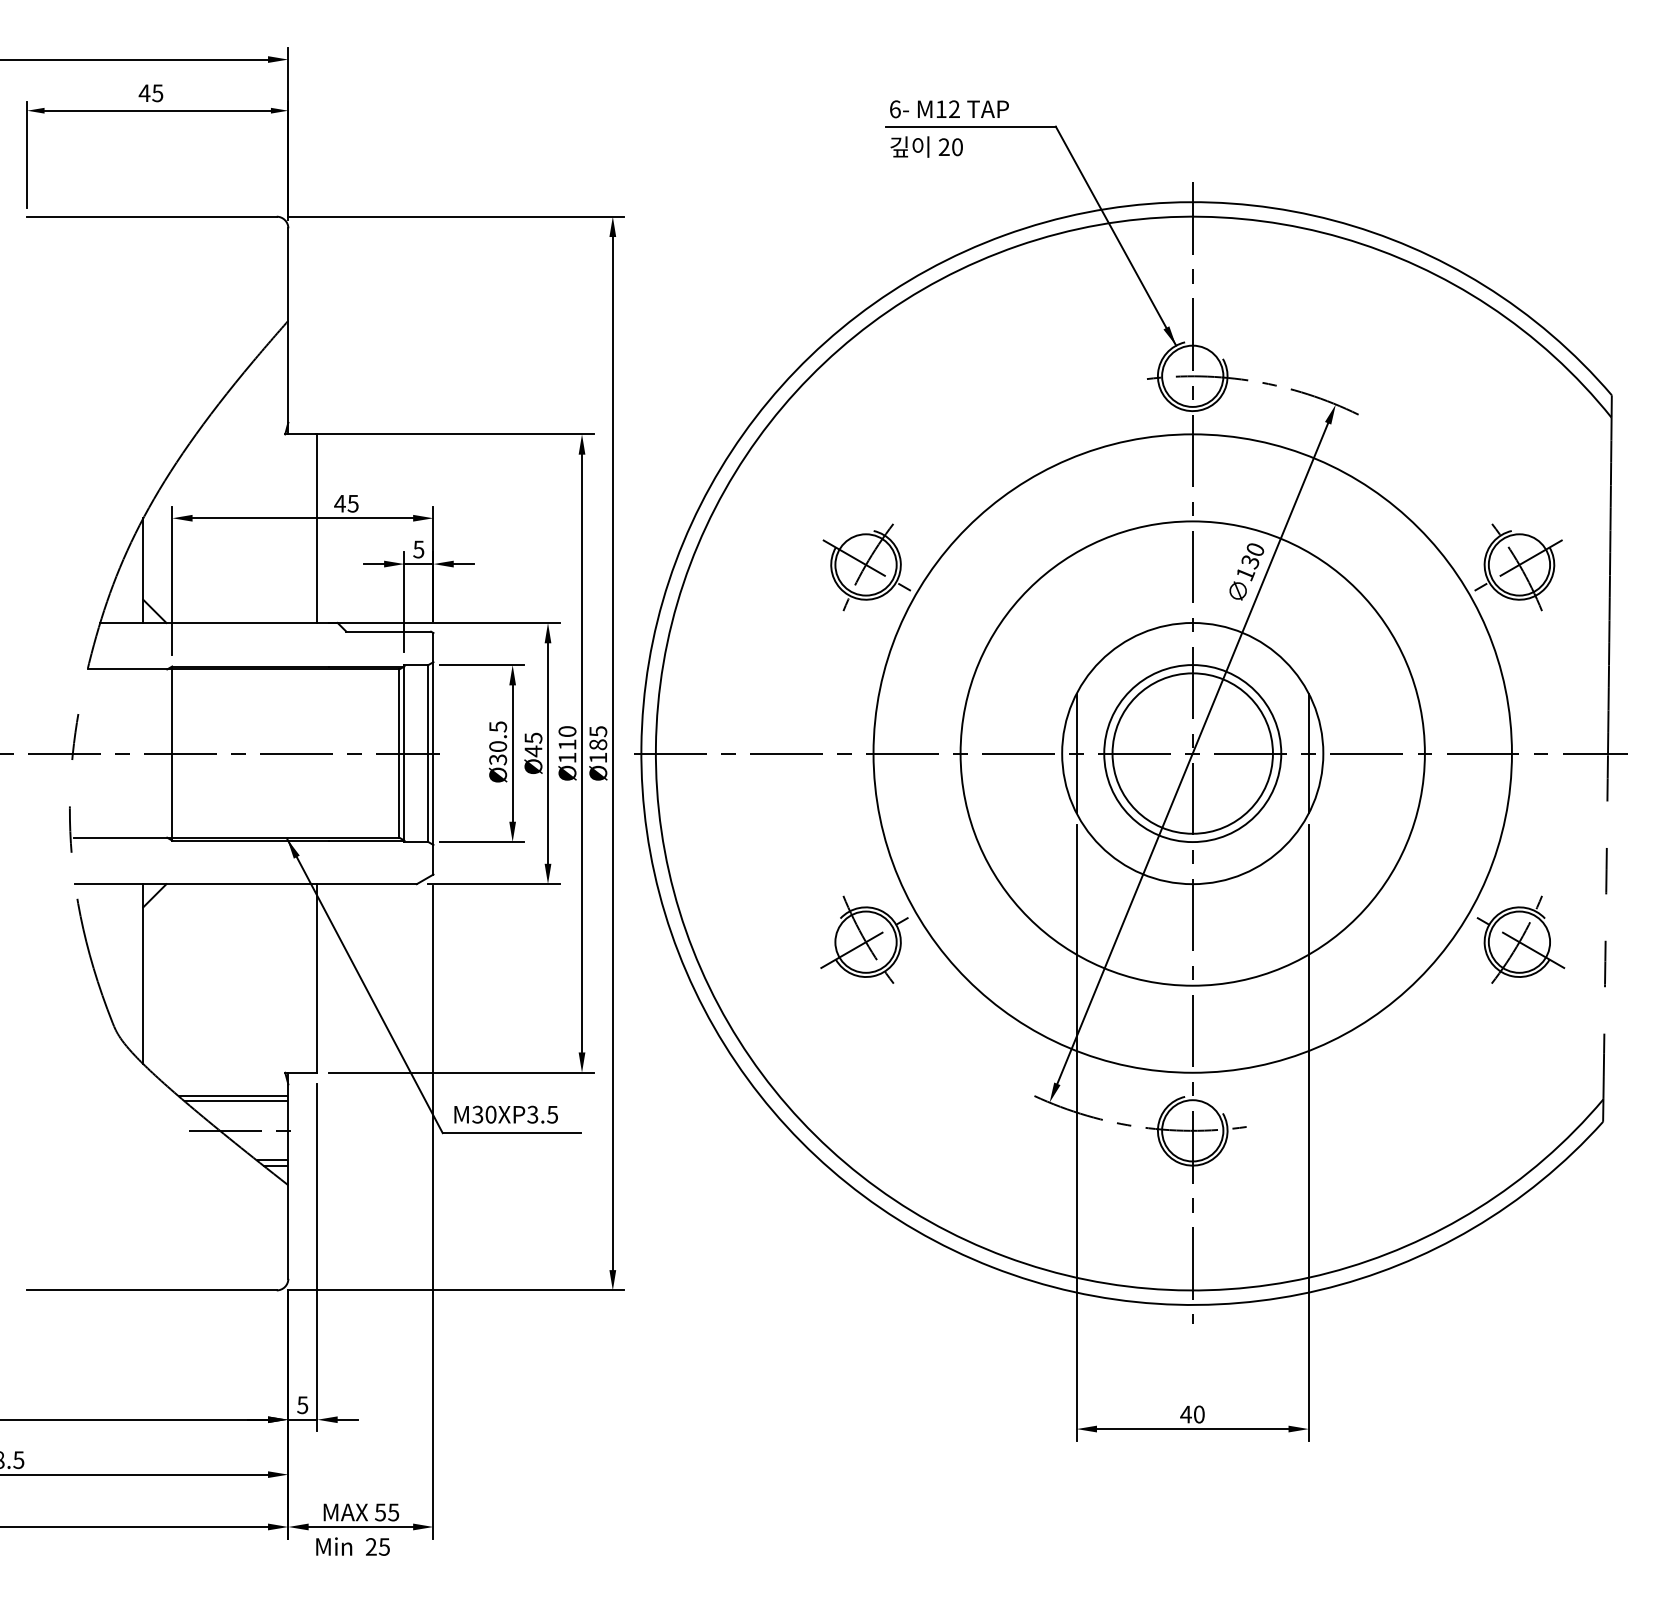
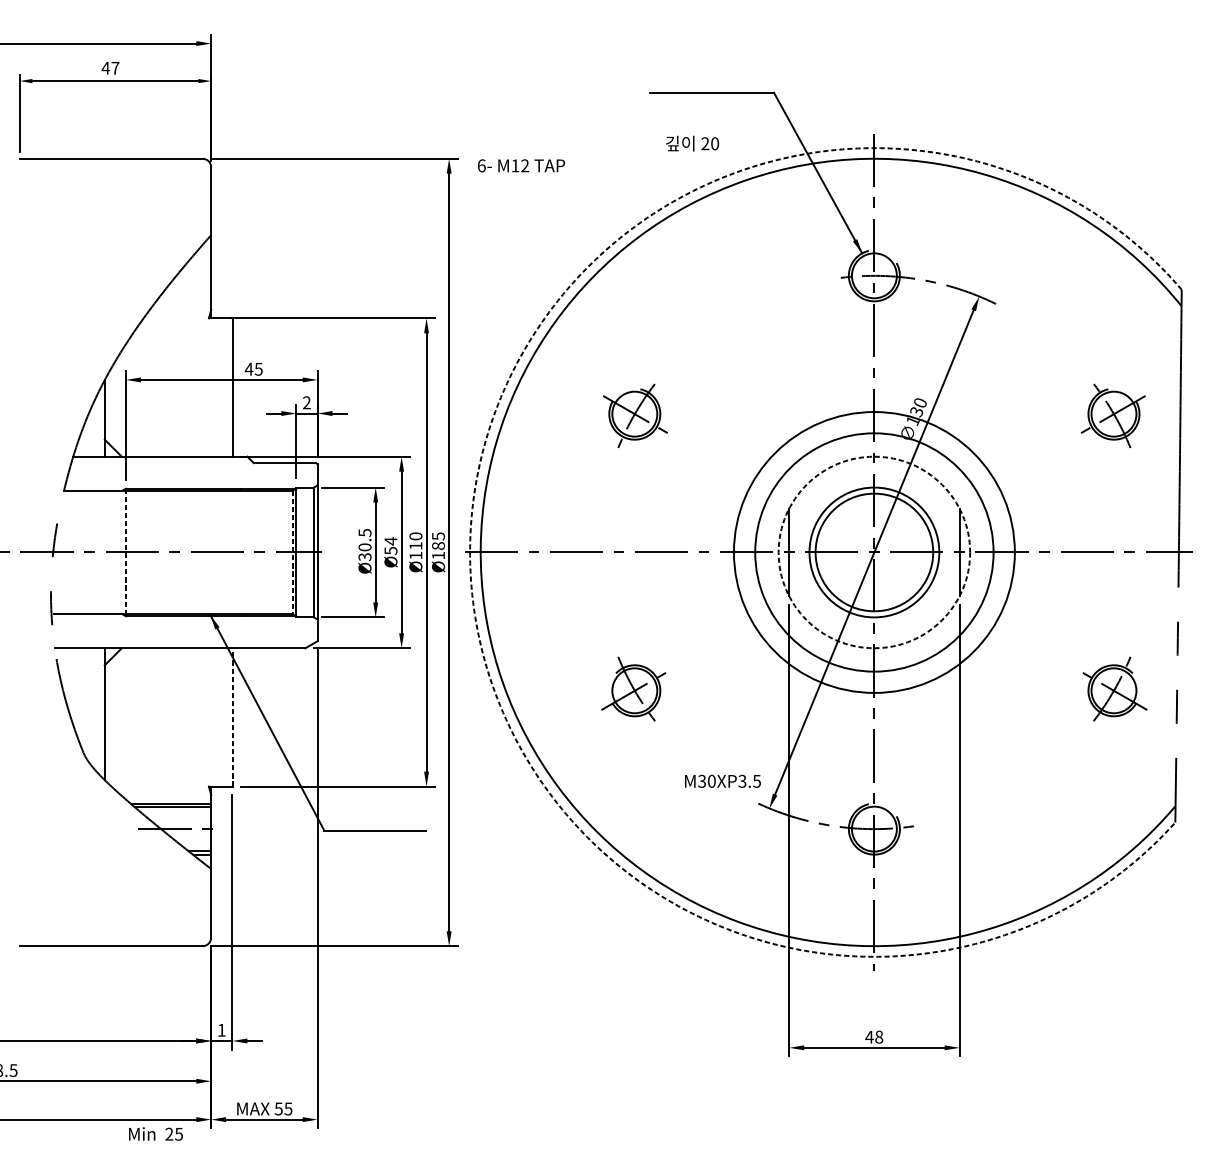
text: (157, 93) -> (115, 68), 45 -> 47
text: (949, 109) -> (521, 165), moved
text: (926, 146) -> (692, 143), moved
text: (418, 549) -> (306, 402), 5 -> 2
text: (533, 744) -> (390, 545), Ø45 -> Ø54
arc: (641, 746) -> (470, 547), solid -> dashed
circle: (1192, 753) -> (874, 552), size x0.6
circle: (1192, 753) -> (874, 552), size x0.7
circle: (1192, 753) -> (874, 552), solid -> dashed
line: (172, 754) -> (126, 553), solid -> dashed
line: (399, 754) -> (292, 553), solid -> dashed
line: (317, 977) -> (232, 716), solid -> dashed
text: (505, 1114) -> (722, 781), moved
text: (302, 1405) -> (221, 1030), 5 -> 1
text: (1199, 1414) -> (879, 1037), 40 -> 48
text: (352, 1546) -> (155, 1133), moved

